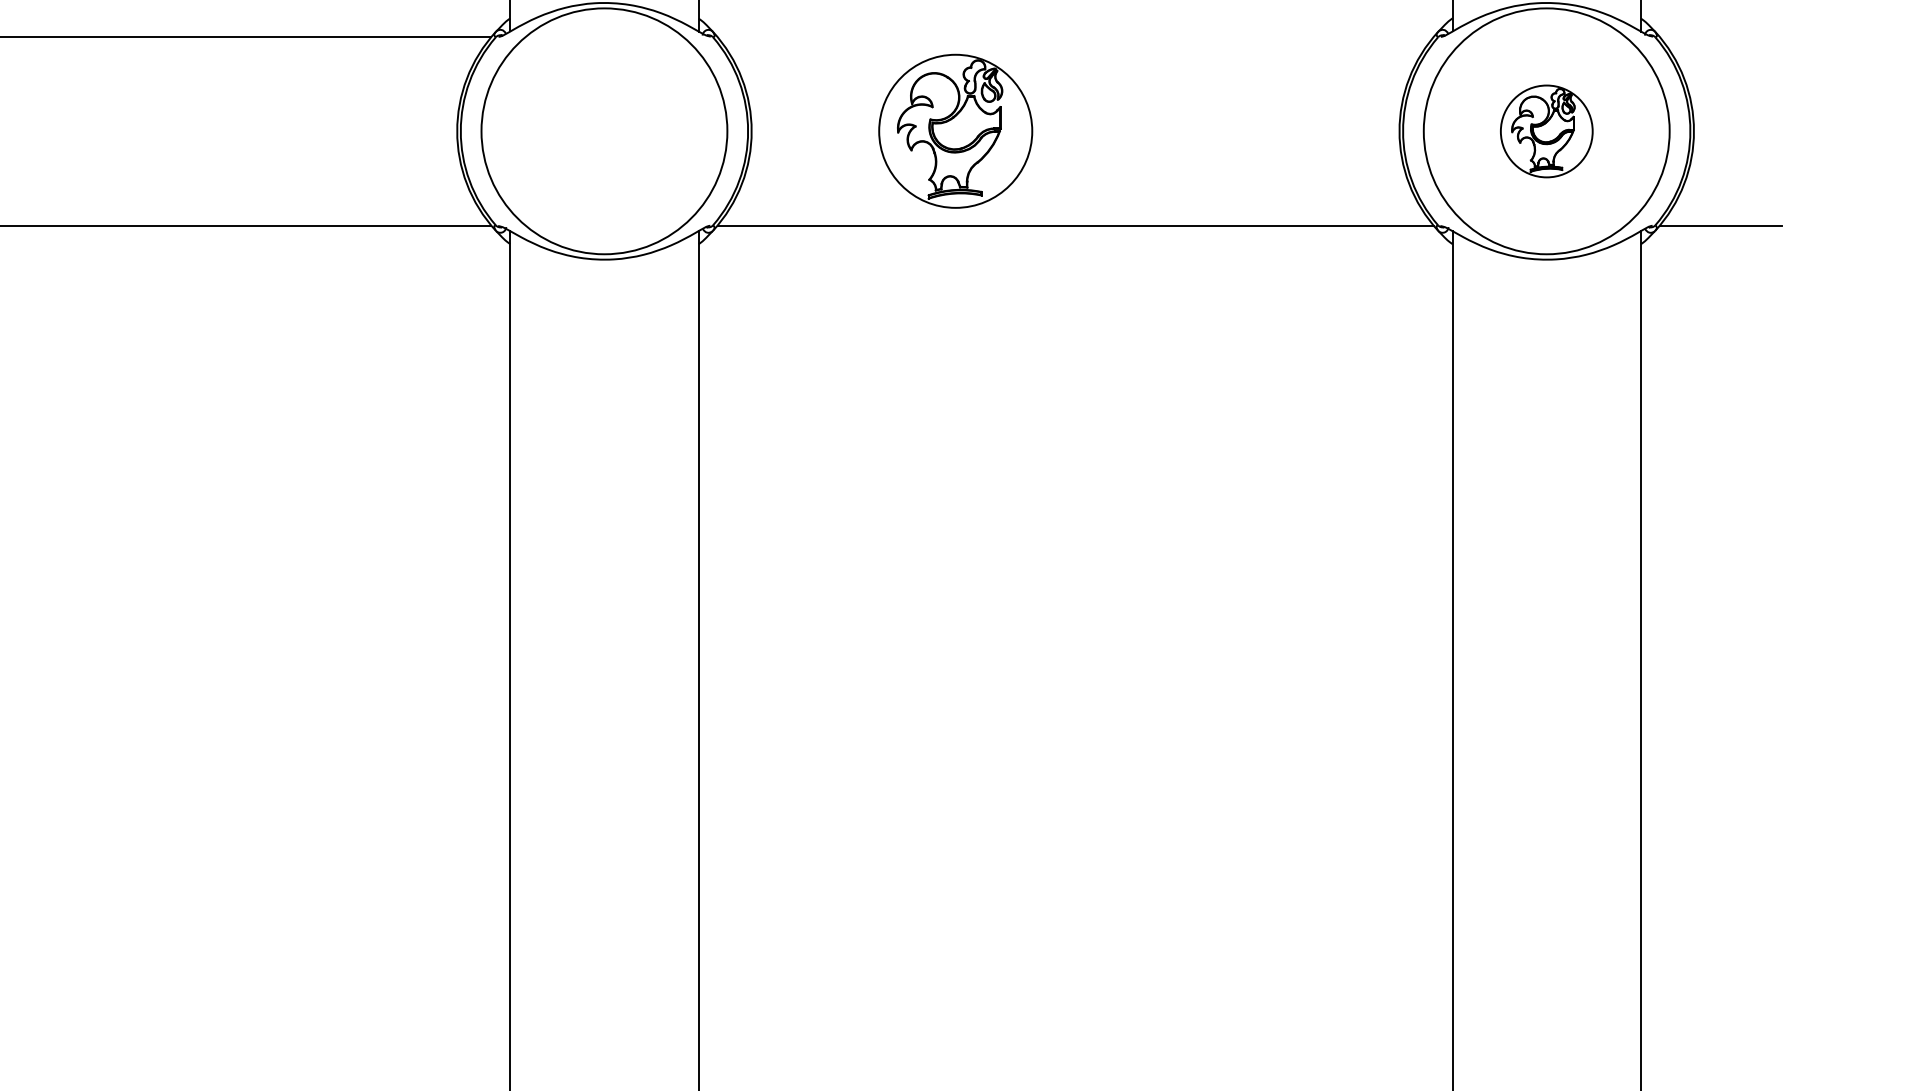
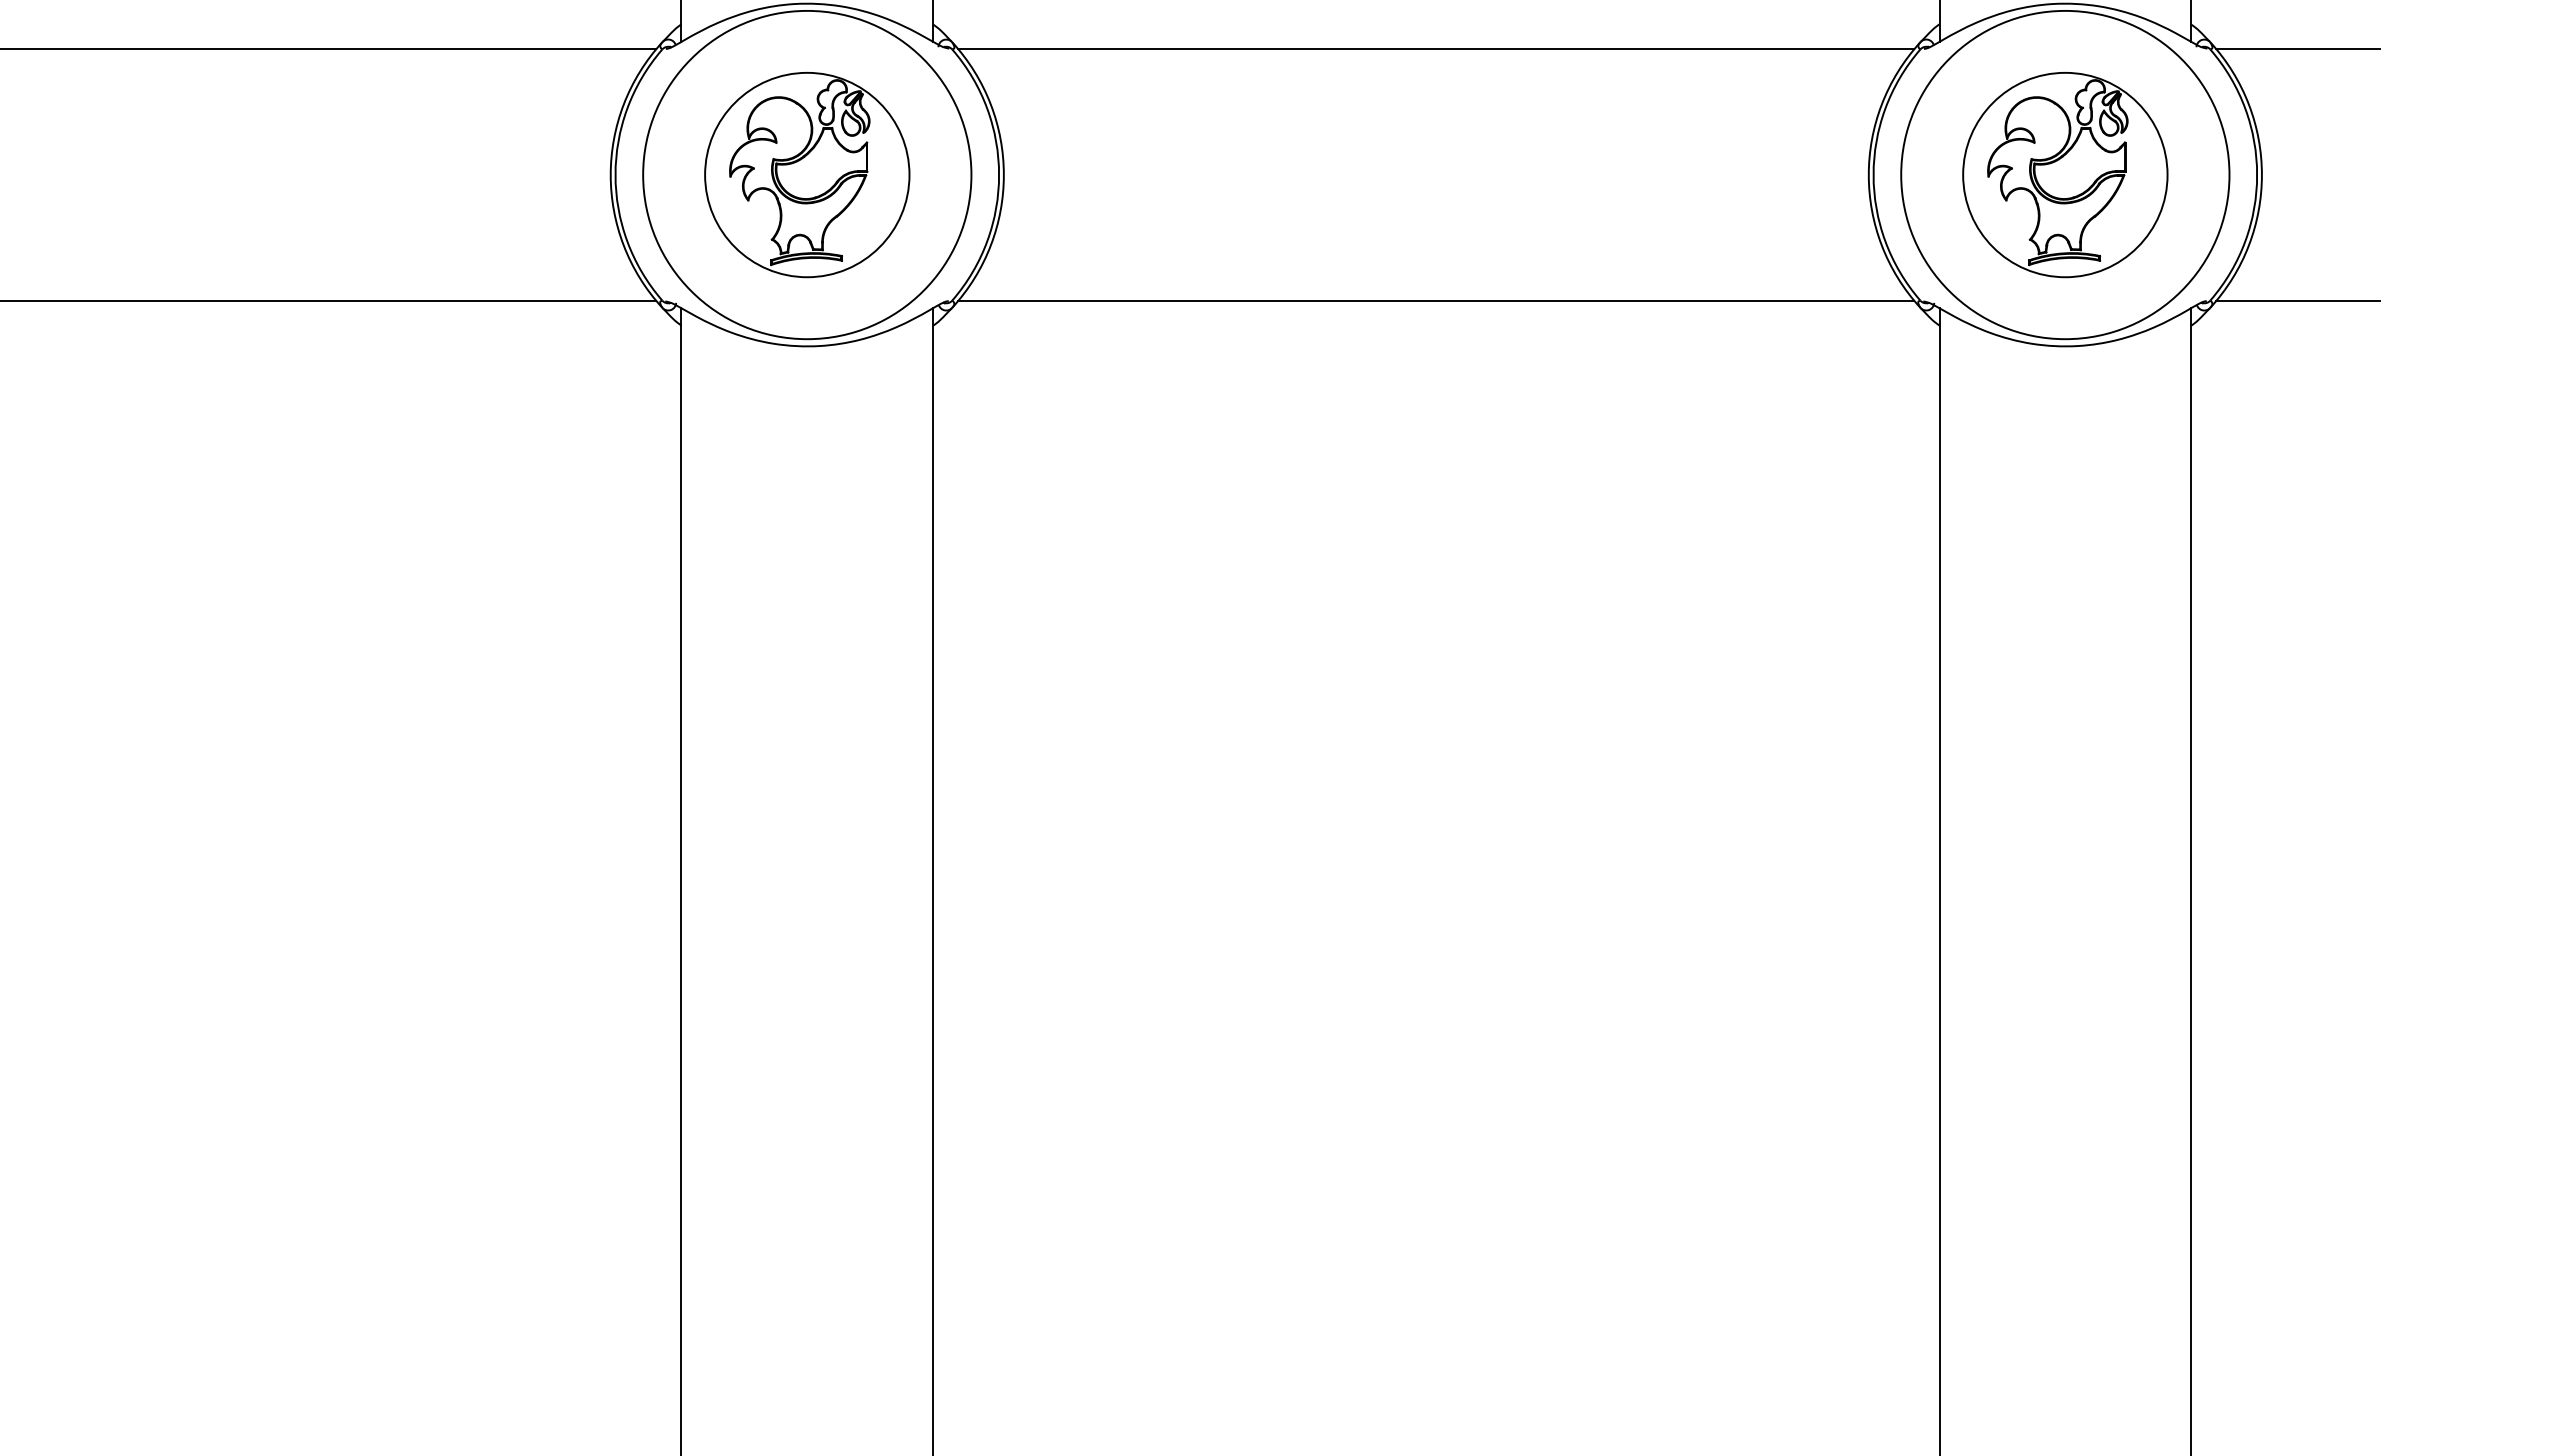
line: (1075, 37) -> (1436, 49), added
line: (1720, 37) -> (2297, 49), added
part: (955, 131) -> (807, 175), moved
part: (1546, 131) -> (2065, 175), size x1.67

